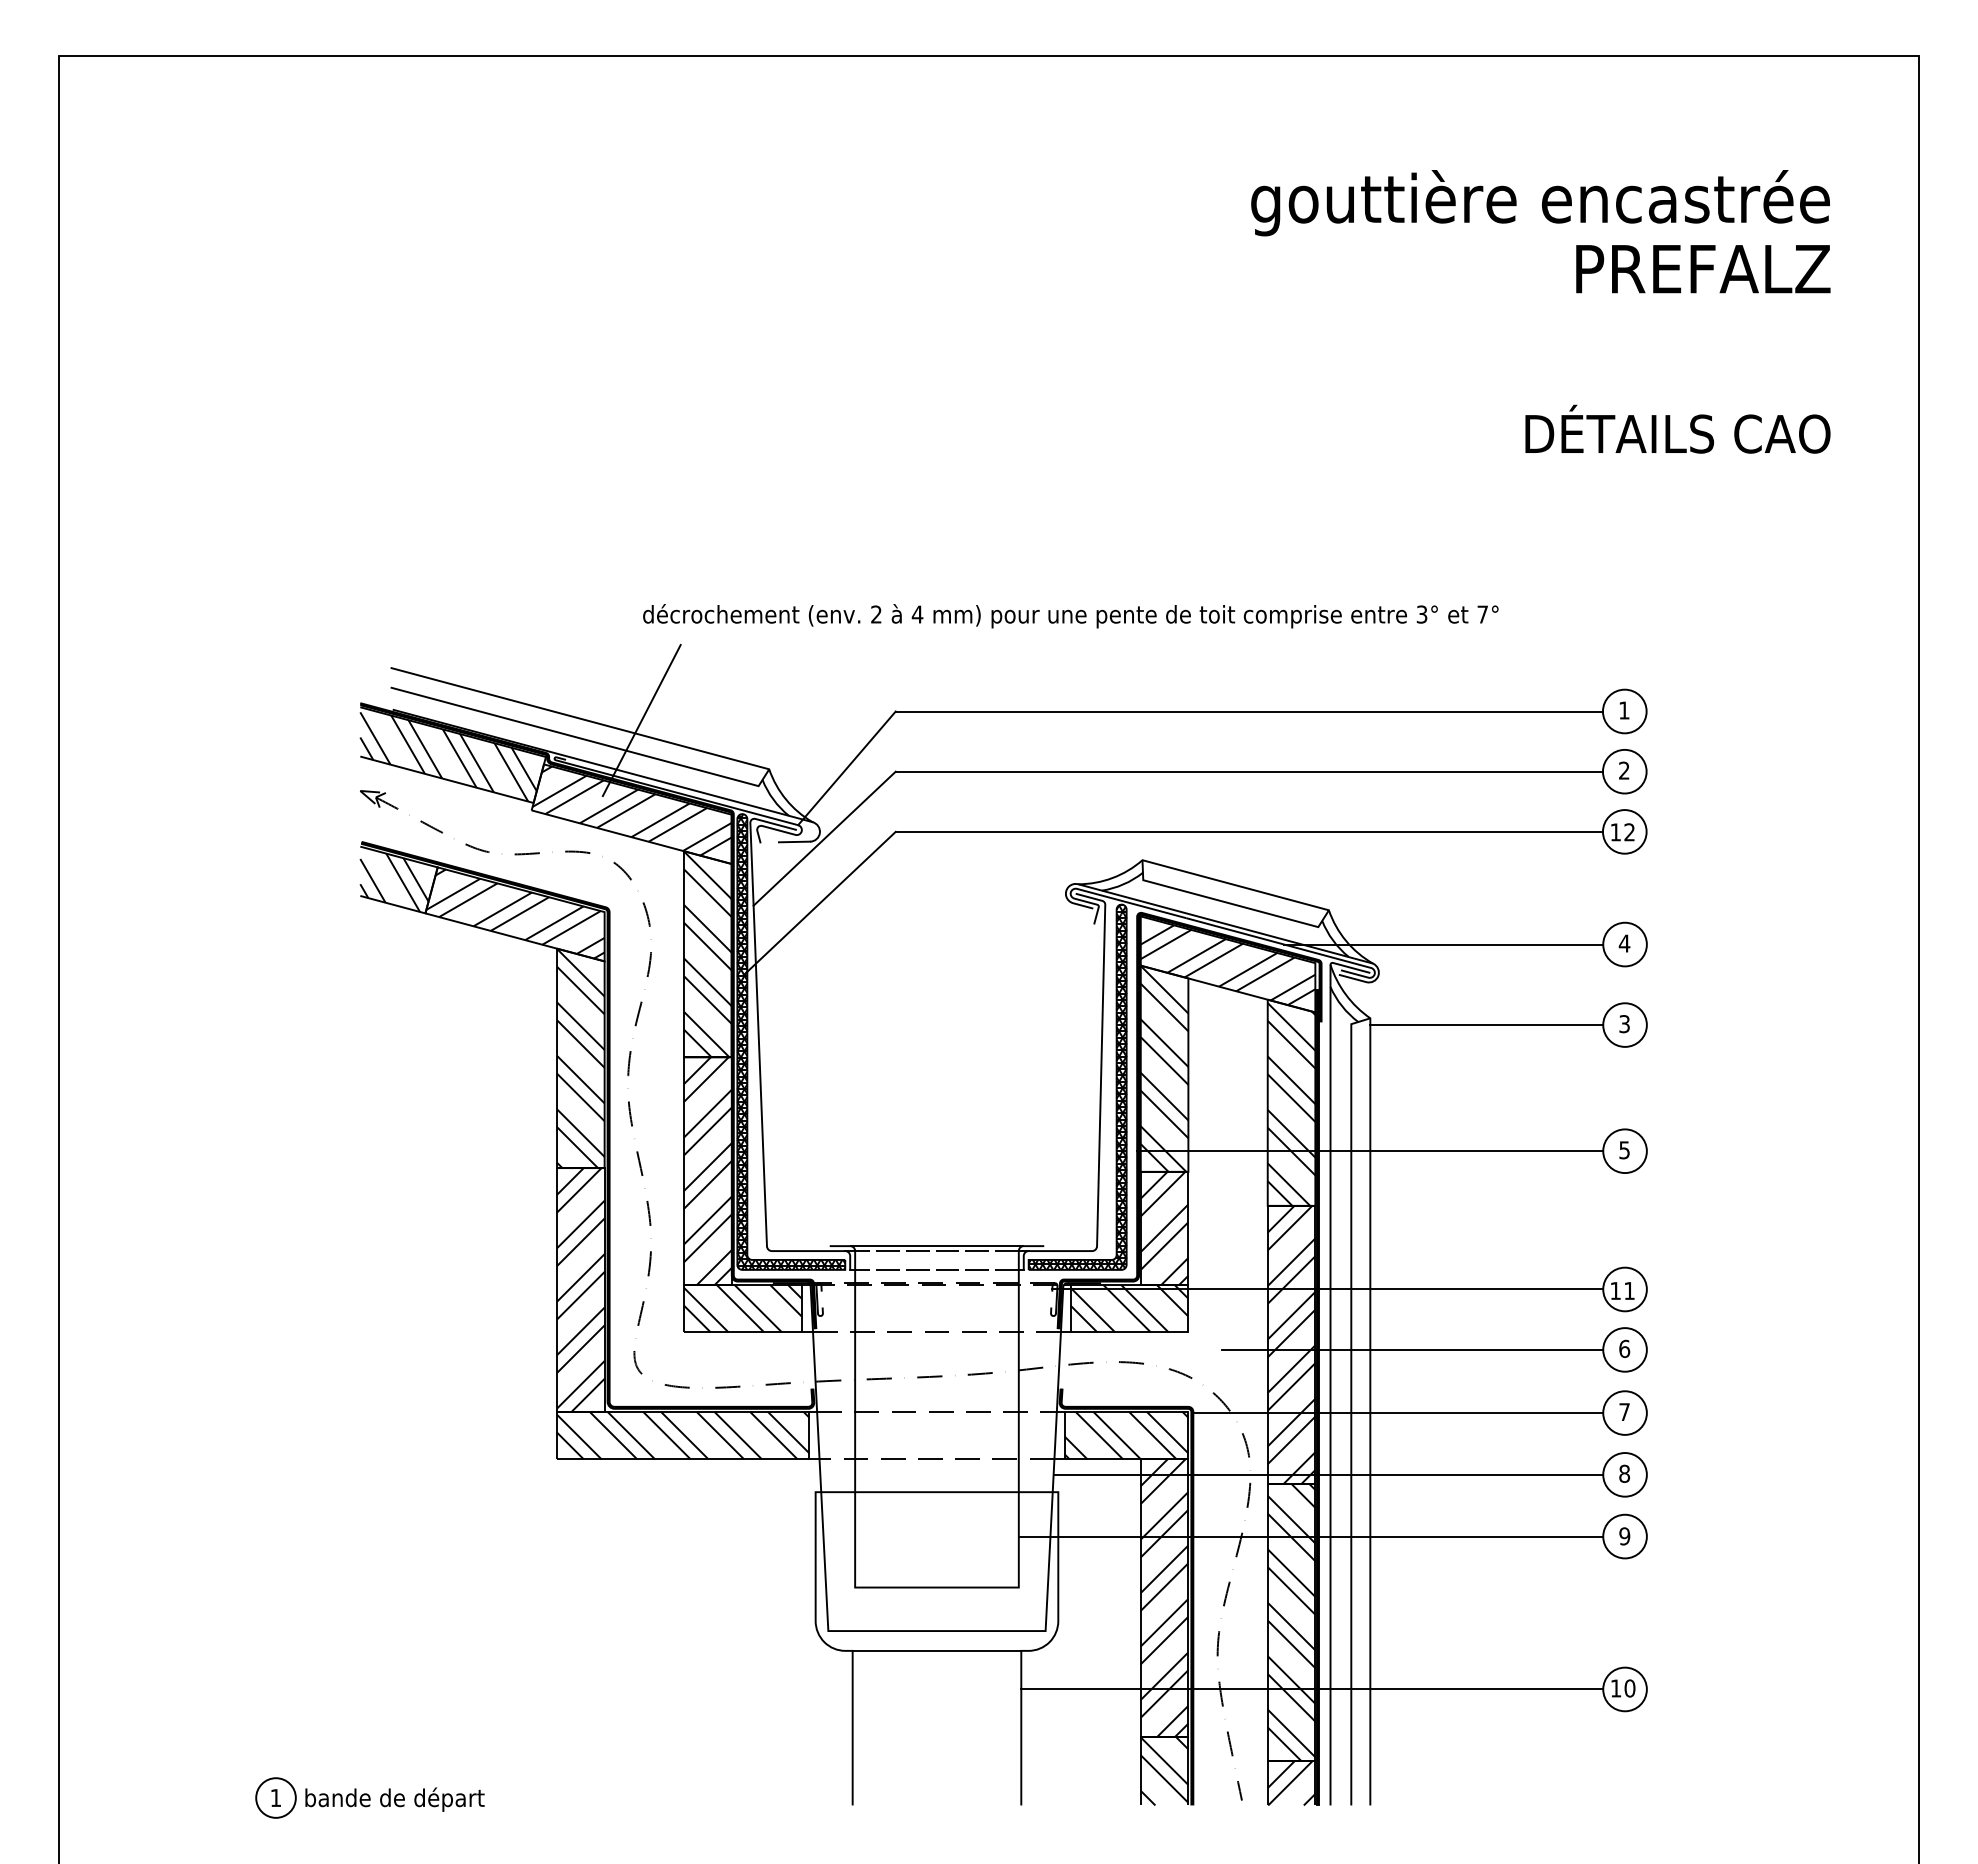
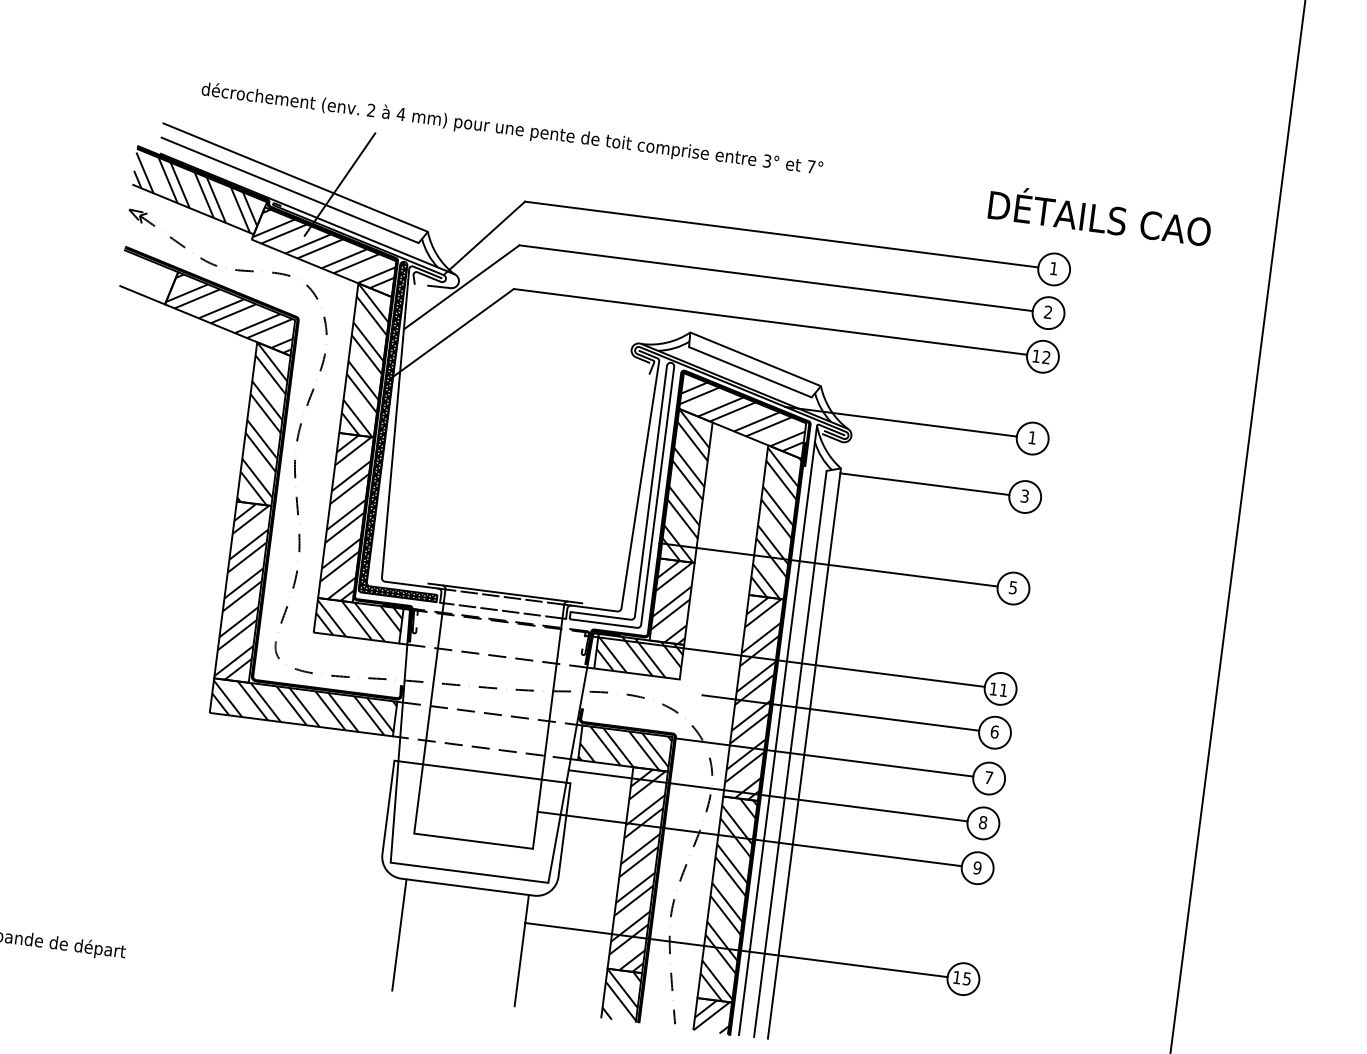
text: (1677, 428) -> (1100, 214), moved
text: (1070, 616) -> (511, 129), moved
hatch: (394, 882) -> (145, 279), removed
text: (1624, 943) -> (1032, 437), 4 -> 1
hatch: (1077, 1087) -> (622, 491), removed
text: (1629, 1688) -> (966, 978), 10 -> 15

